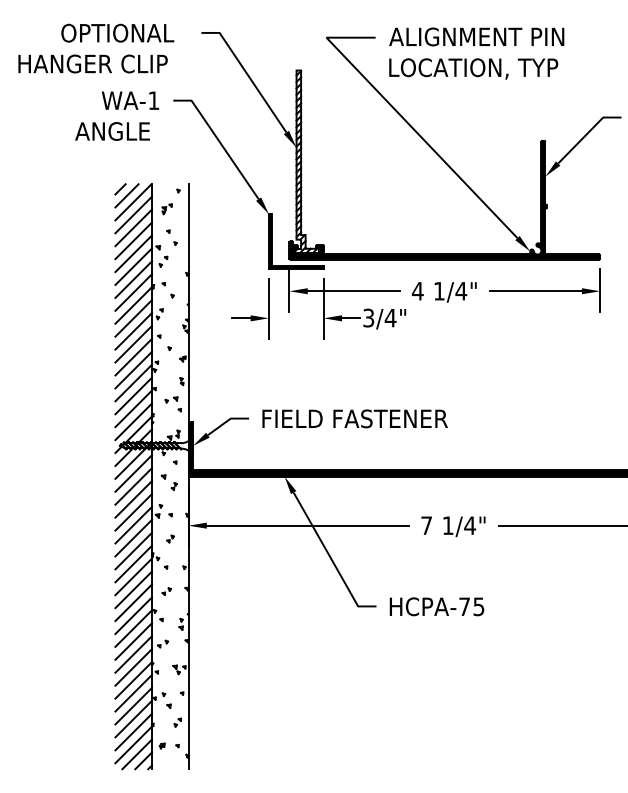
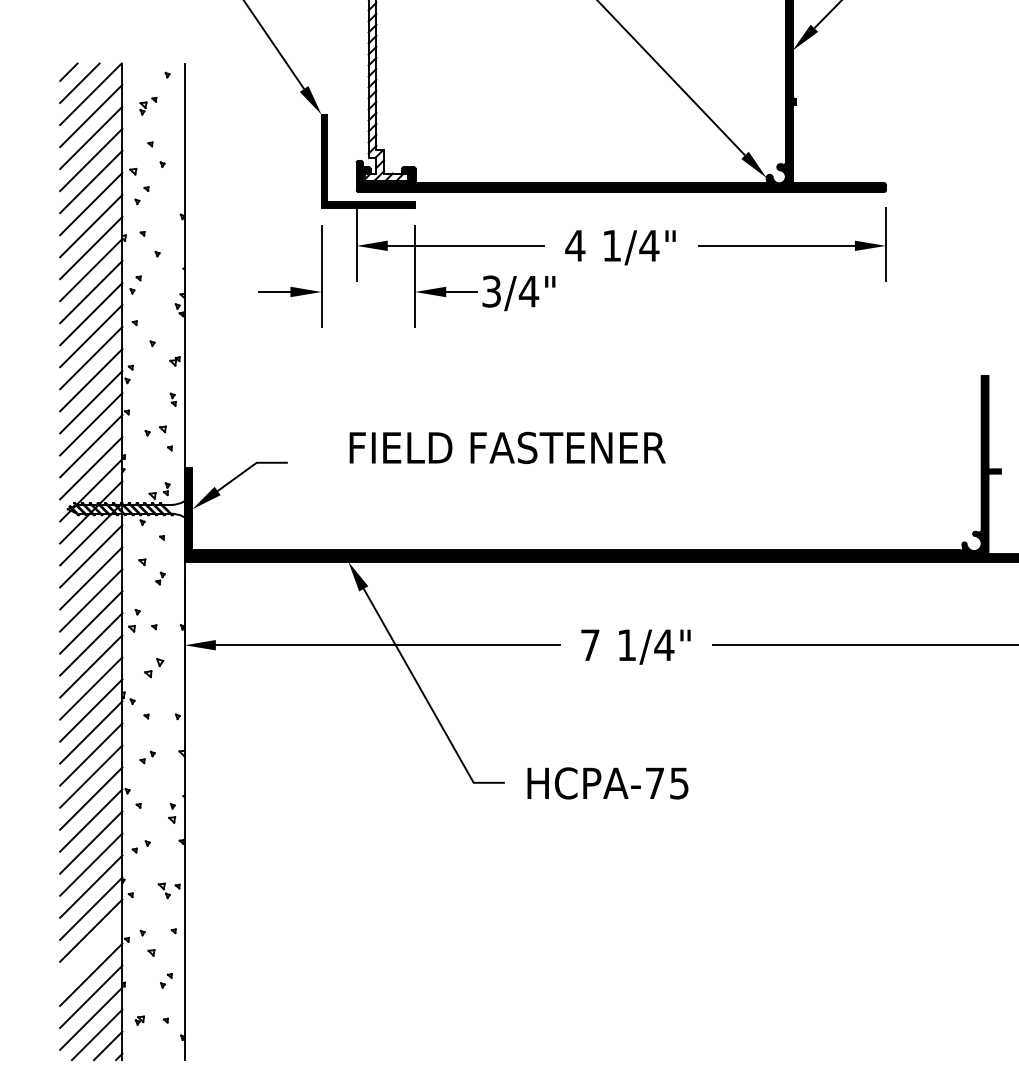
text: (354, 418) -> (506, 447), moved
part: (170, 538) -> (153, 667), size x1.6
line: (133, 705) -> (90, 951), removed

